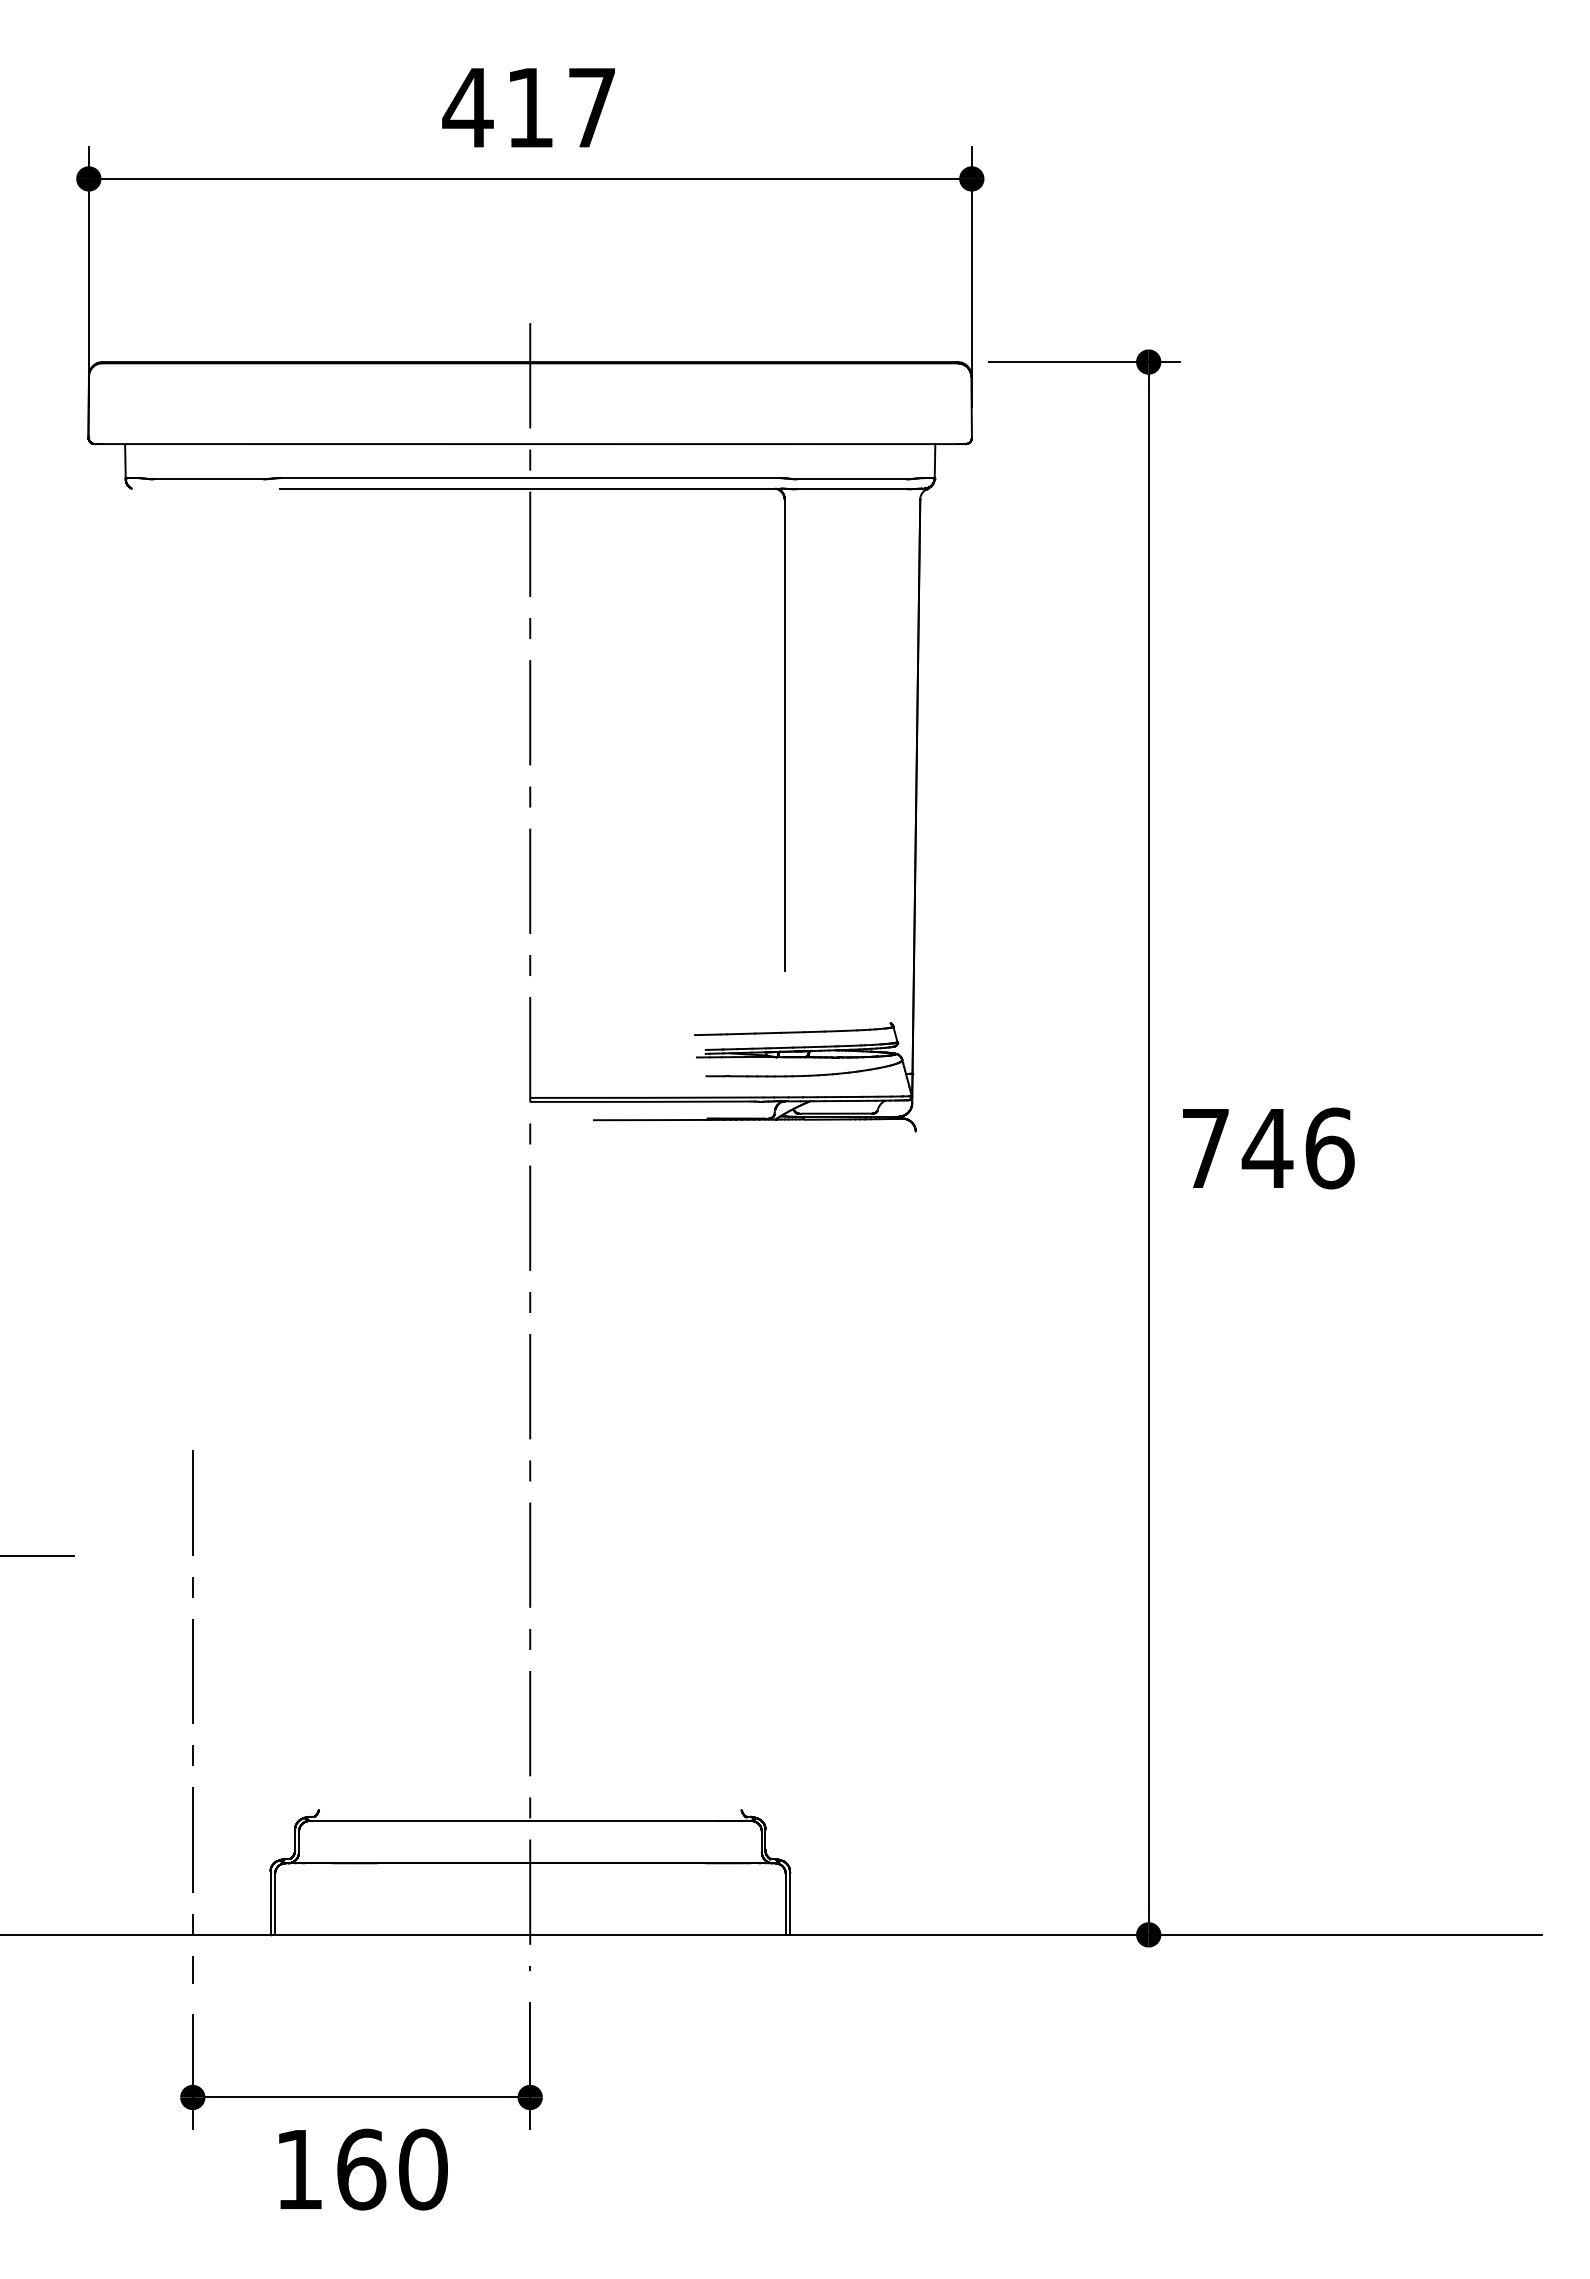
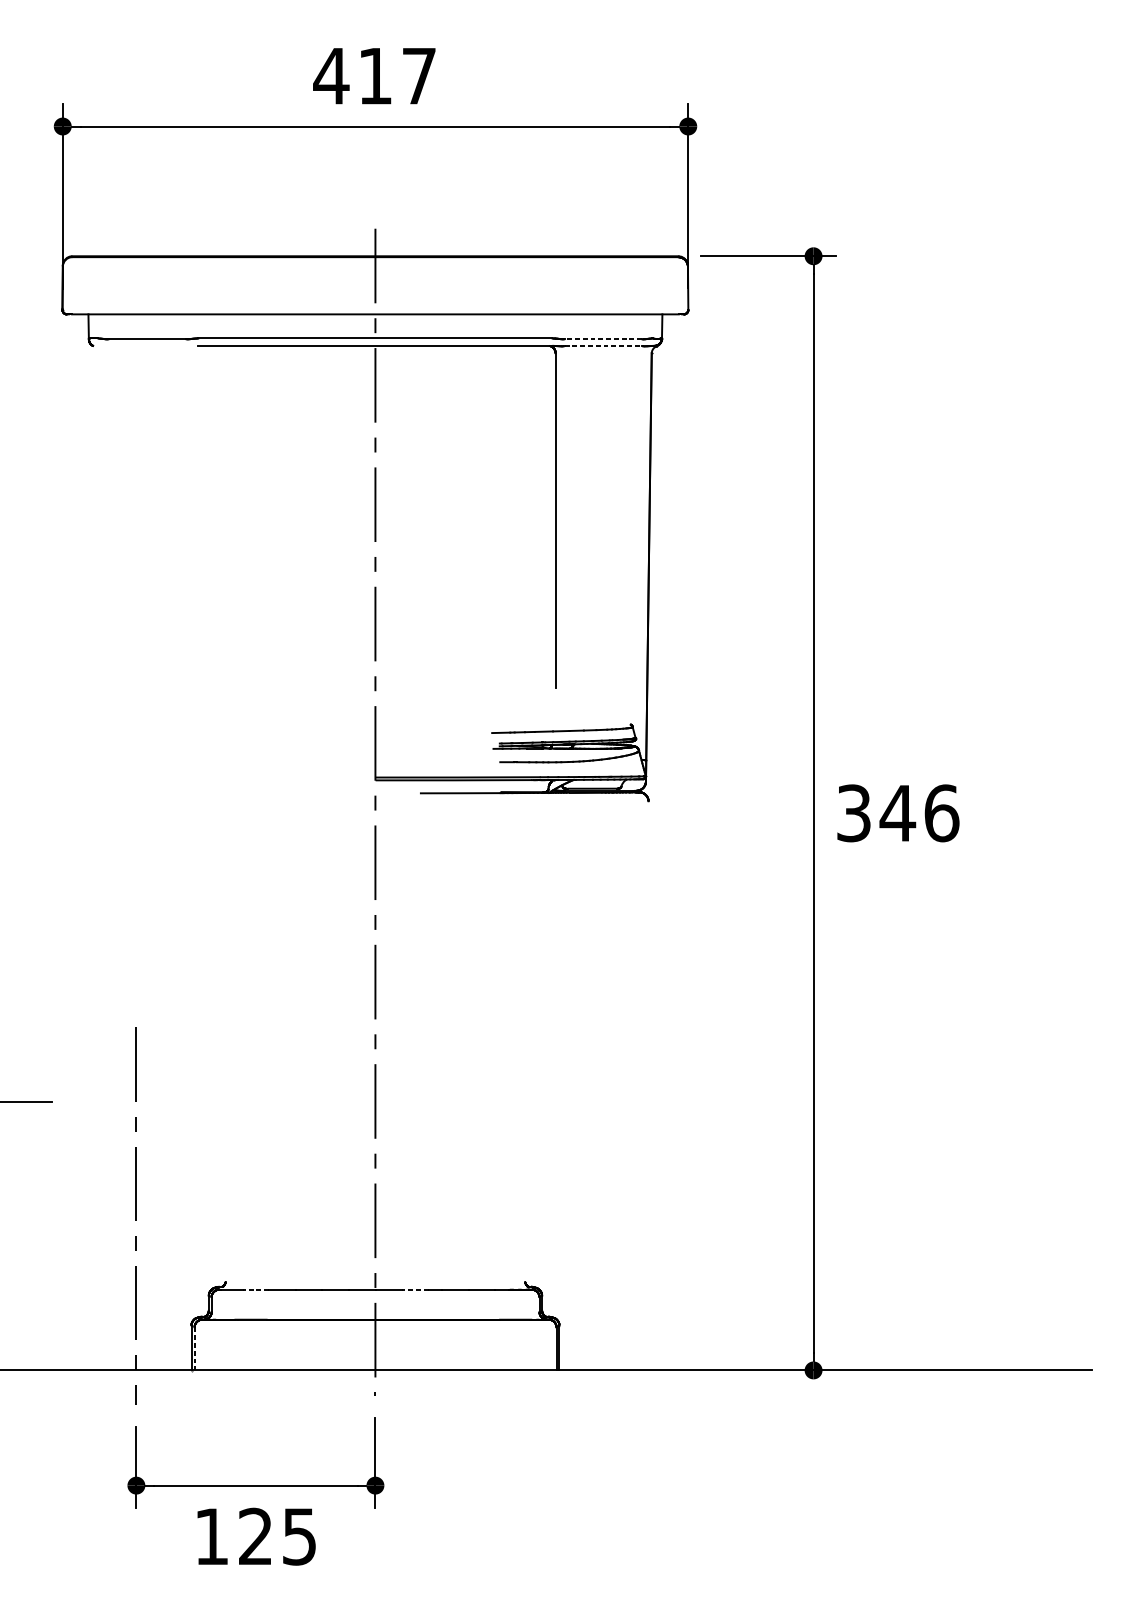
line: (852, 479) -> (603, 339), solid -> dashed
line: (852, 489) -> (603, 346), solid -> dashed
text: (1205, 1148) -> (853, 813), 746 -> 346
line: (361, 1820) -> (255, 1289), solid -> dashed
line: (586, 1820) -> (415, 1289), solid -> dashed
line: (275, 1904) -> (194, 1348), solid -> dashed
text: (392, 2169) -> (277, 1536), 160 -> 125

